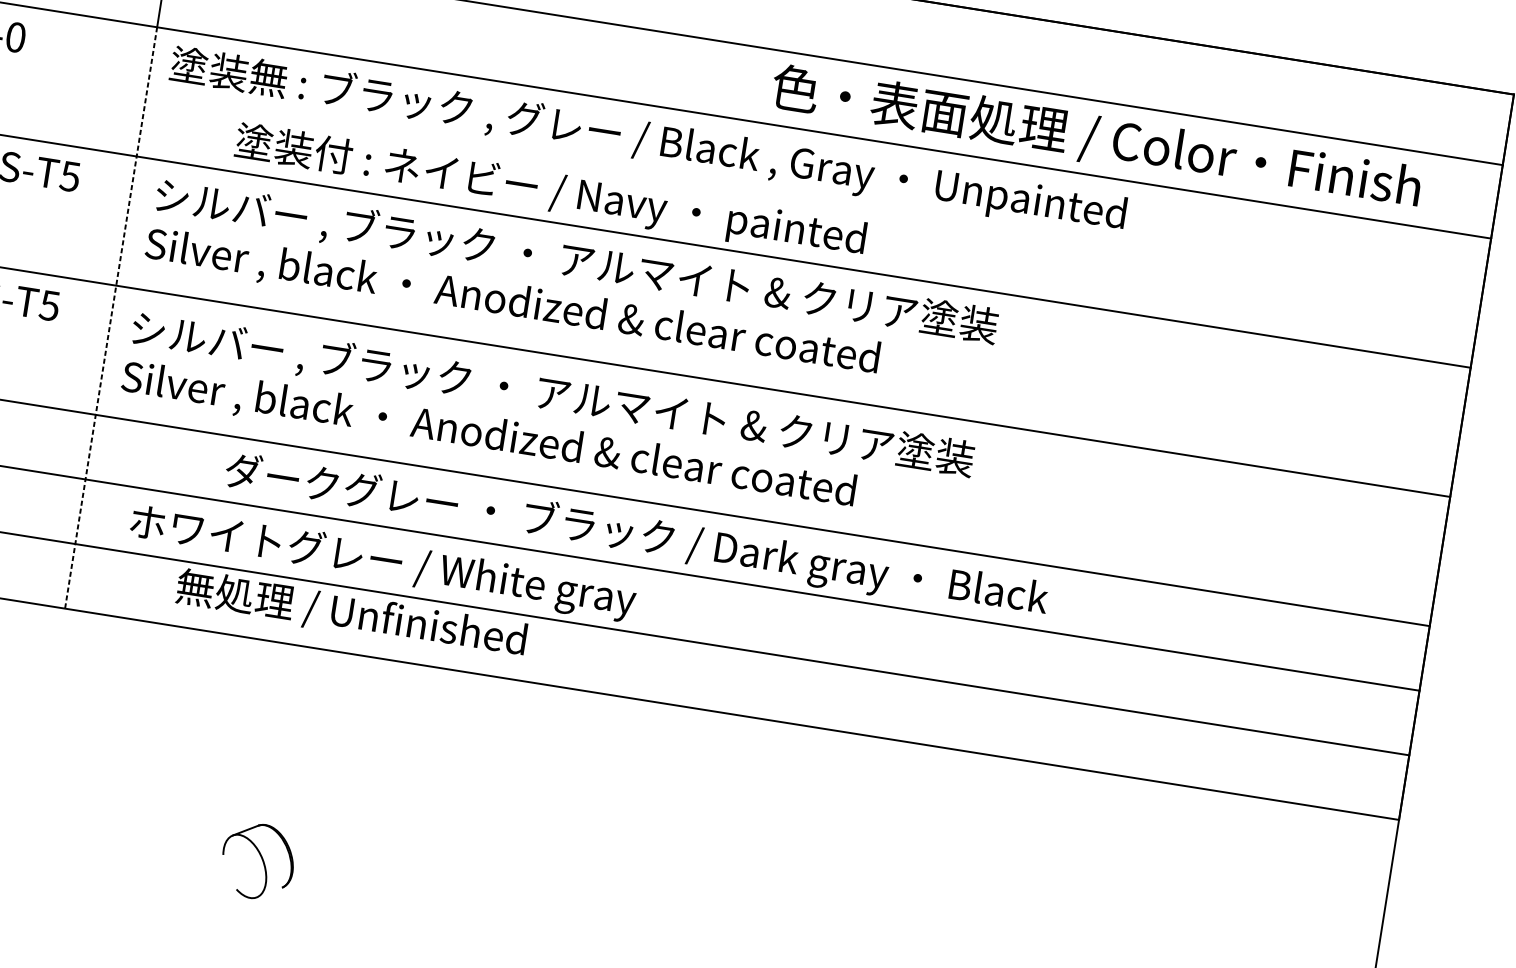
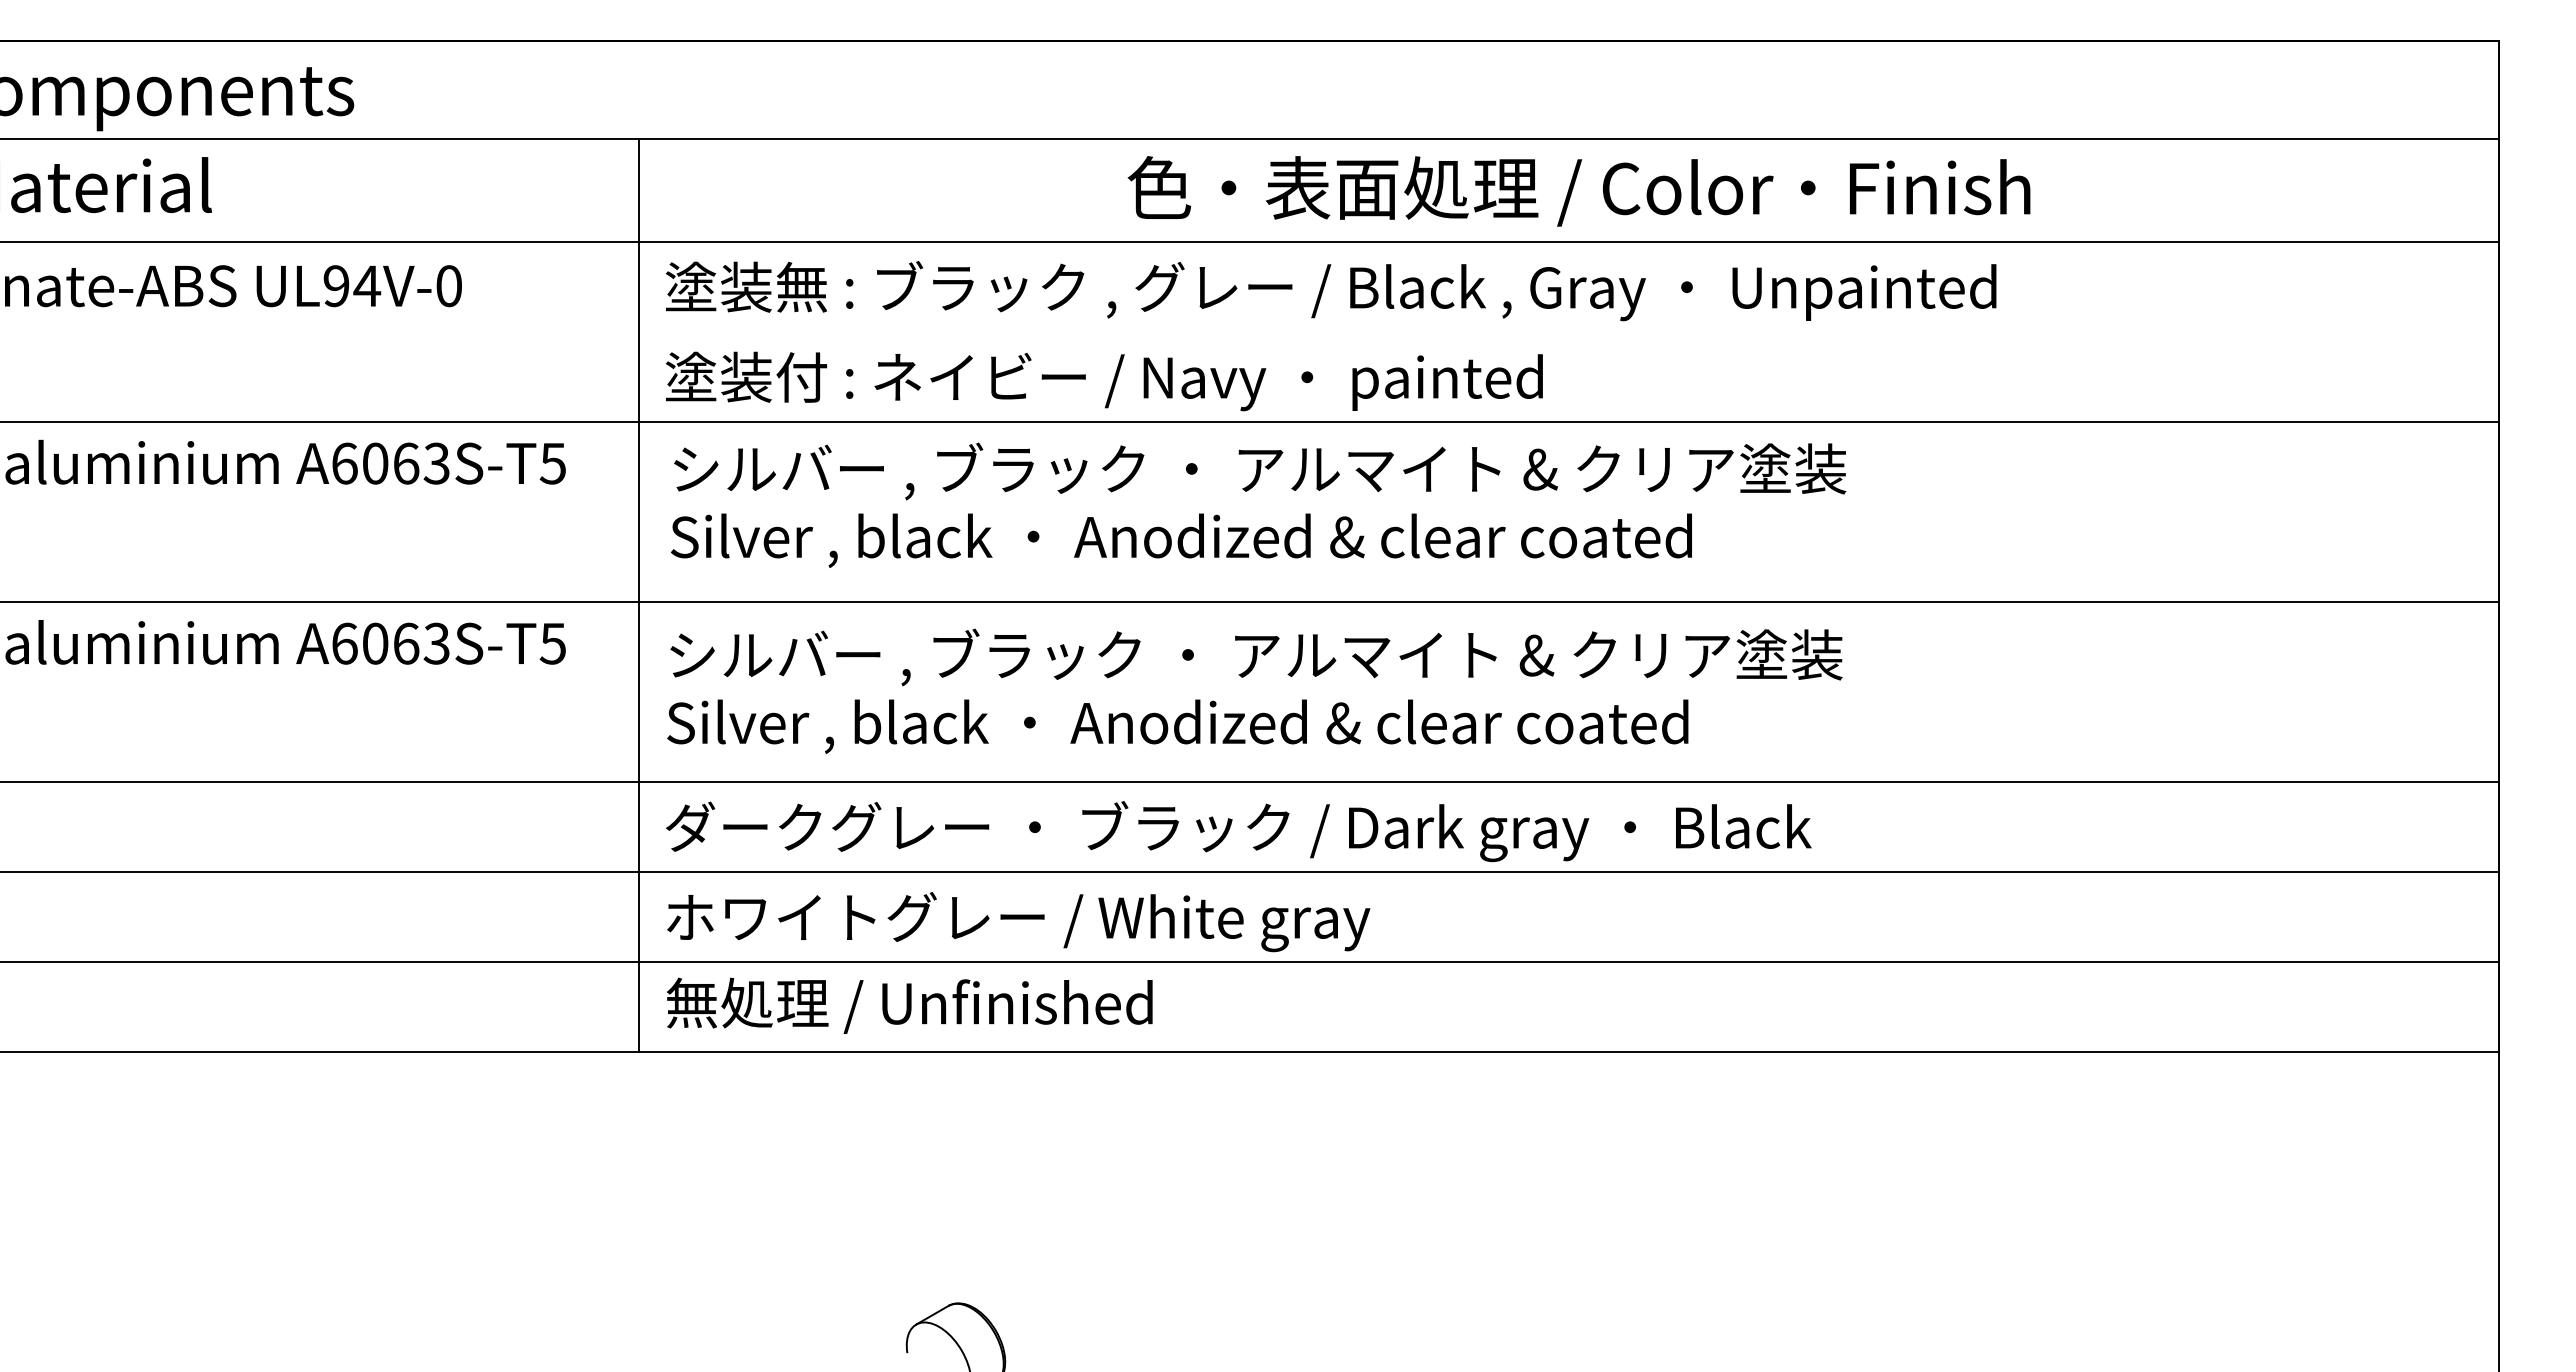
text: (1095, 138) -> (1578, 191), moved
text: (550, 192) -> (1104, 381), moved
line: (111, 318) -> (639, 647), dashed -> solid
text: (636, 536) -> (1238, 831), moved
text: (382, 563) -> (1018, 922), moved
text: (351, 614) -> (909, 1005), moved

